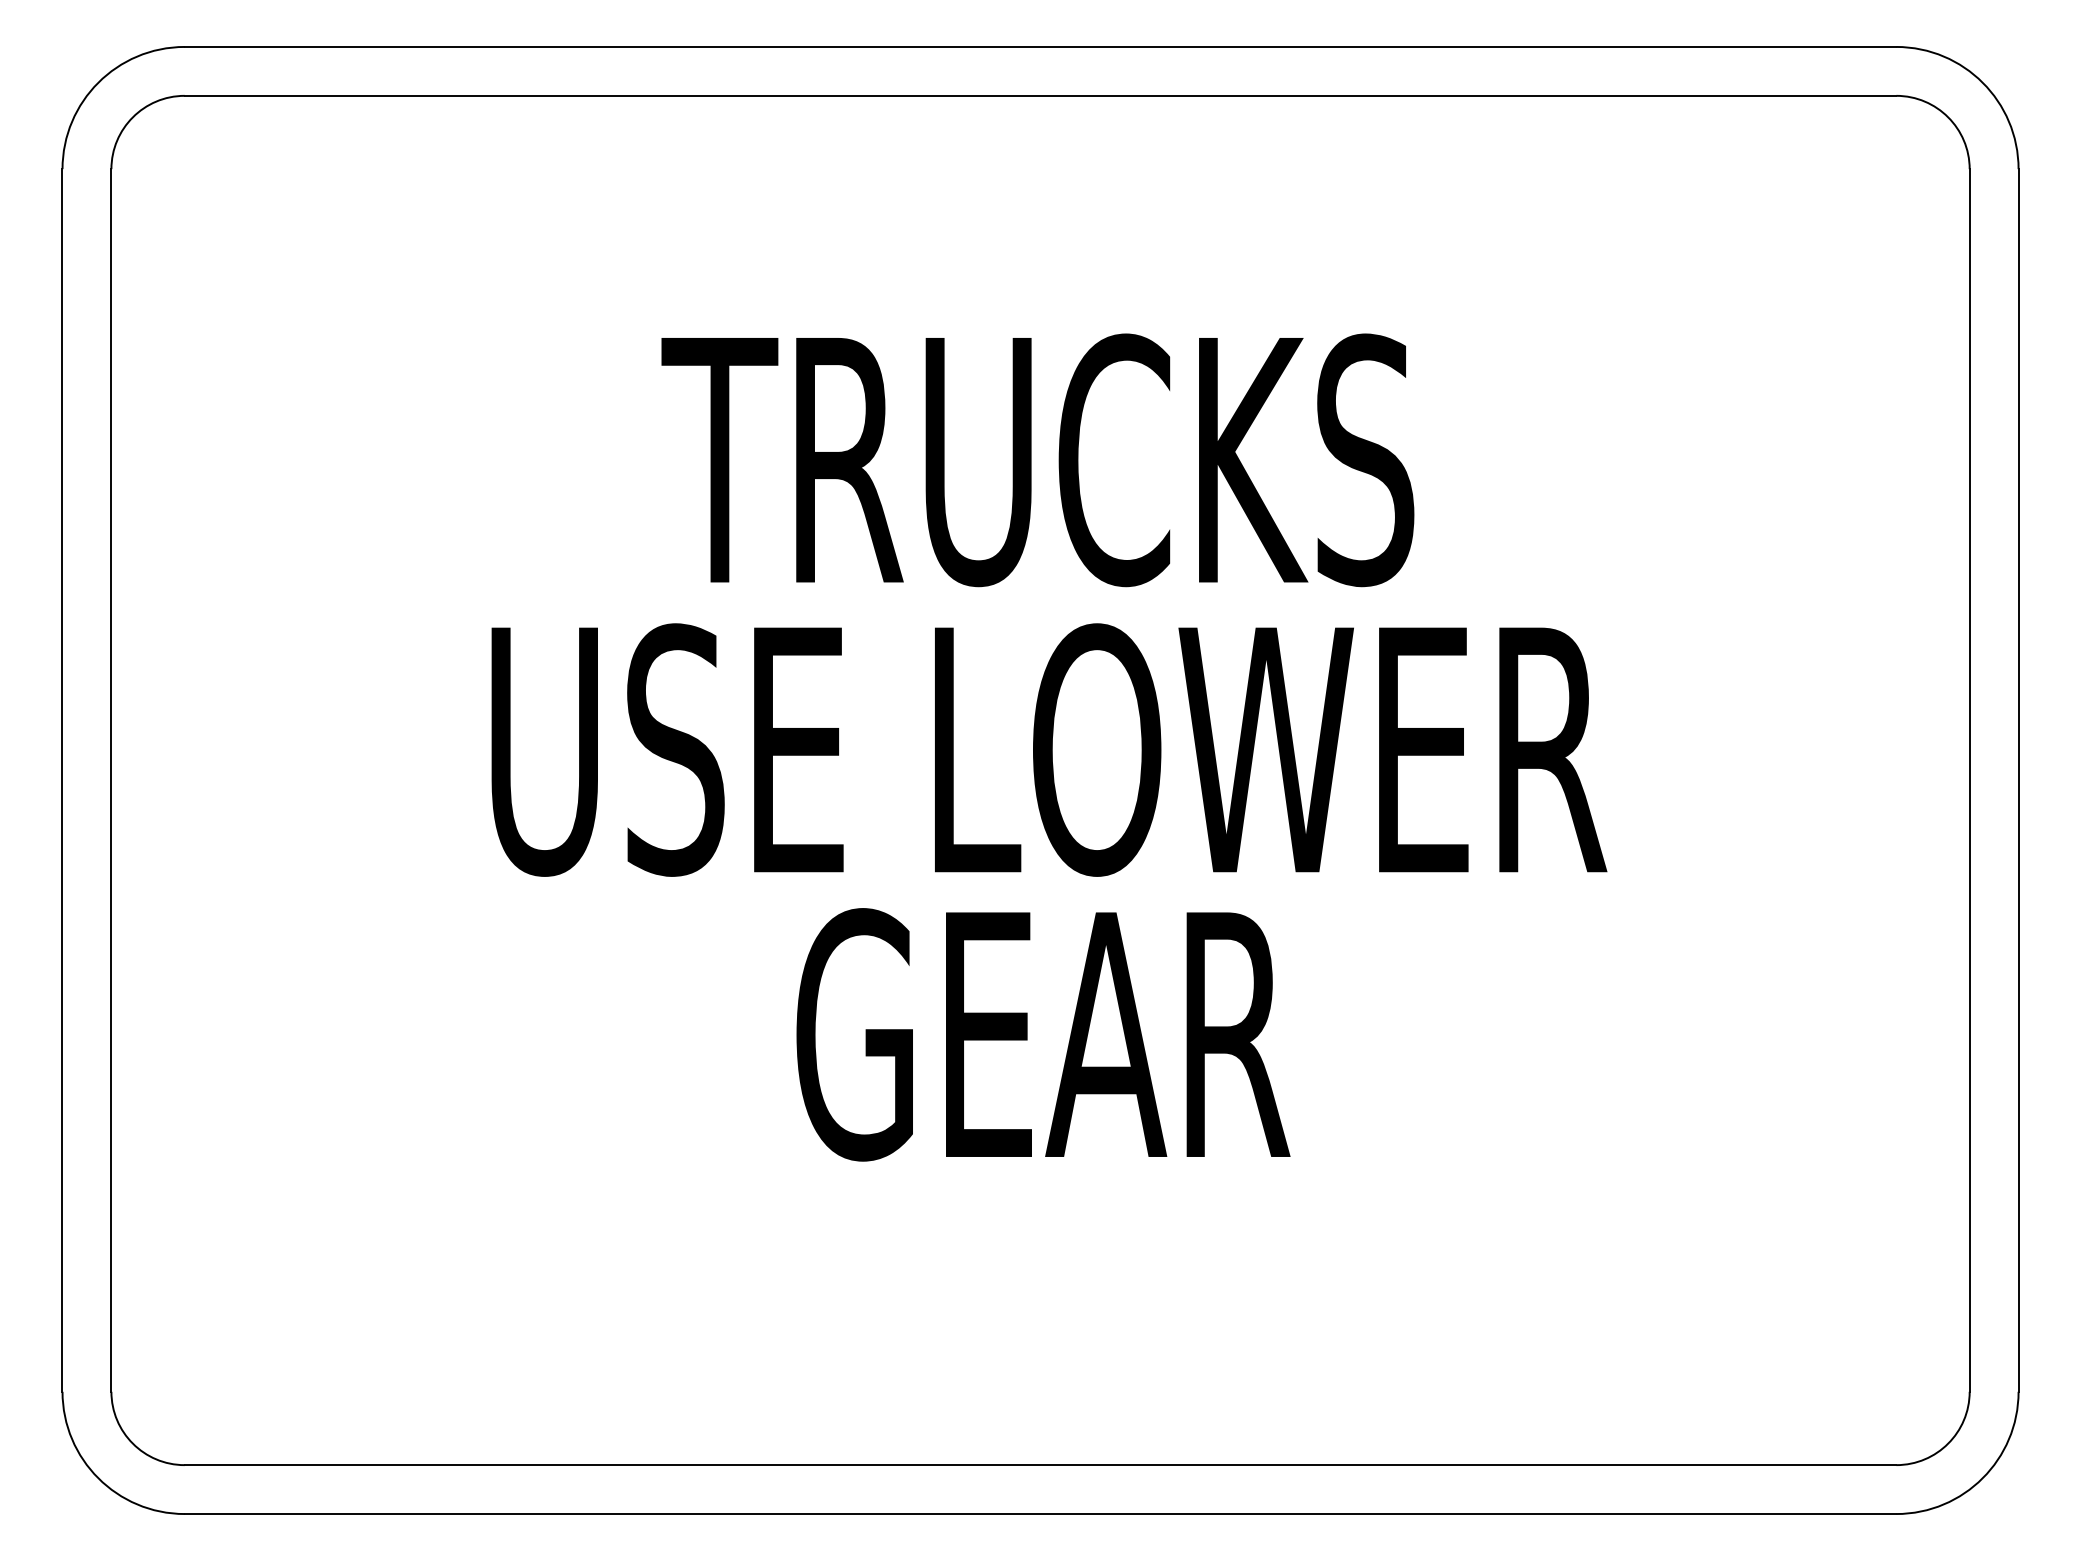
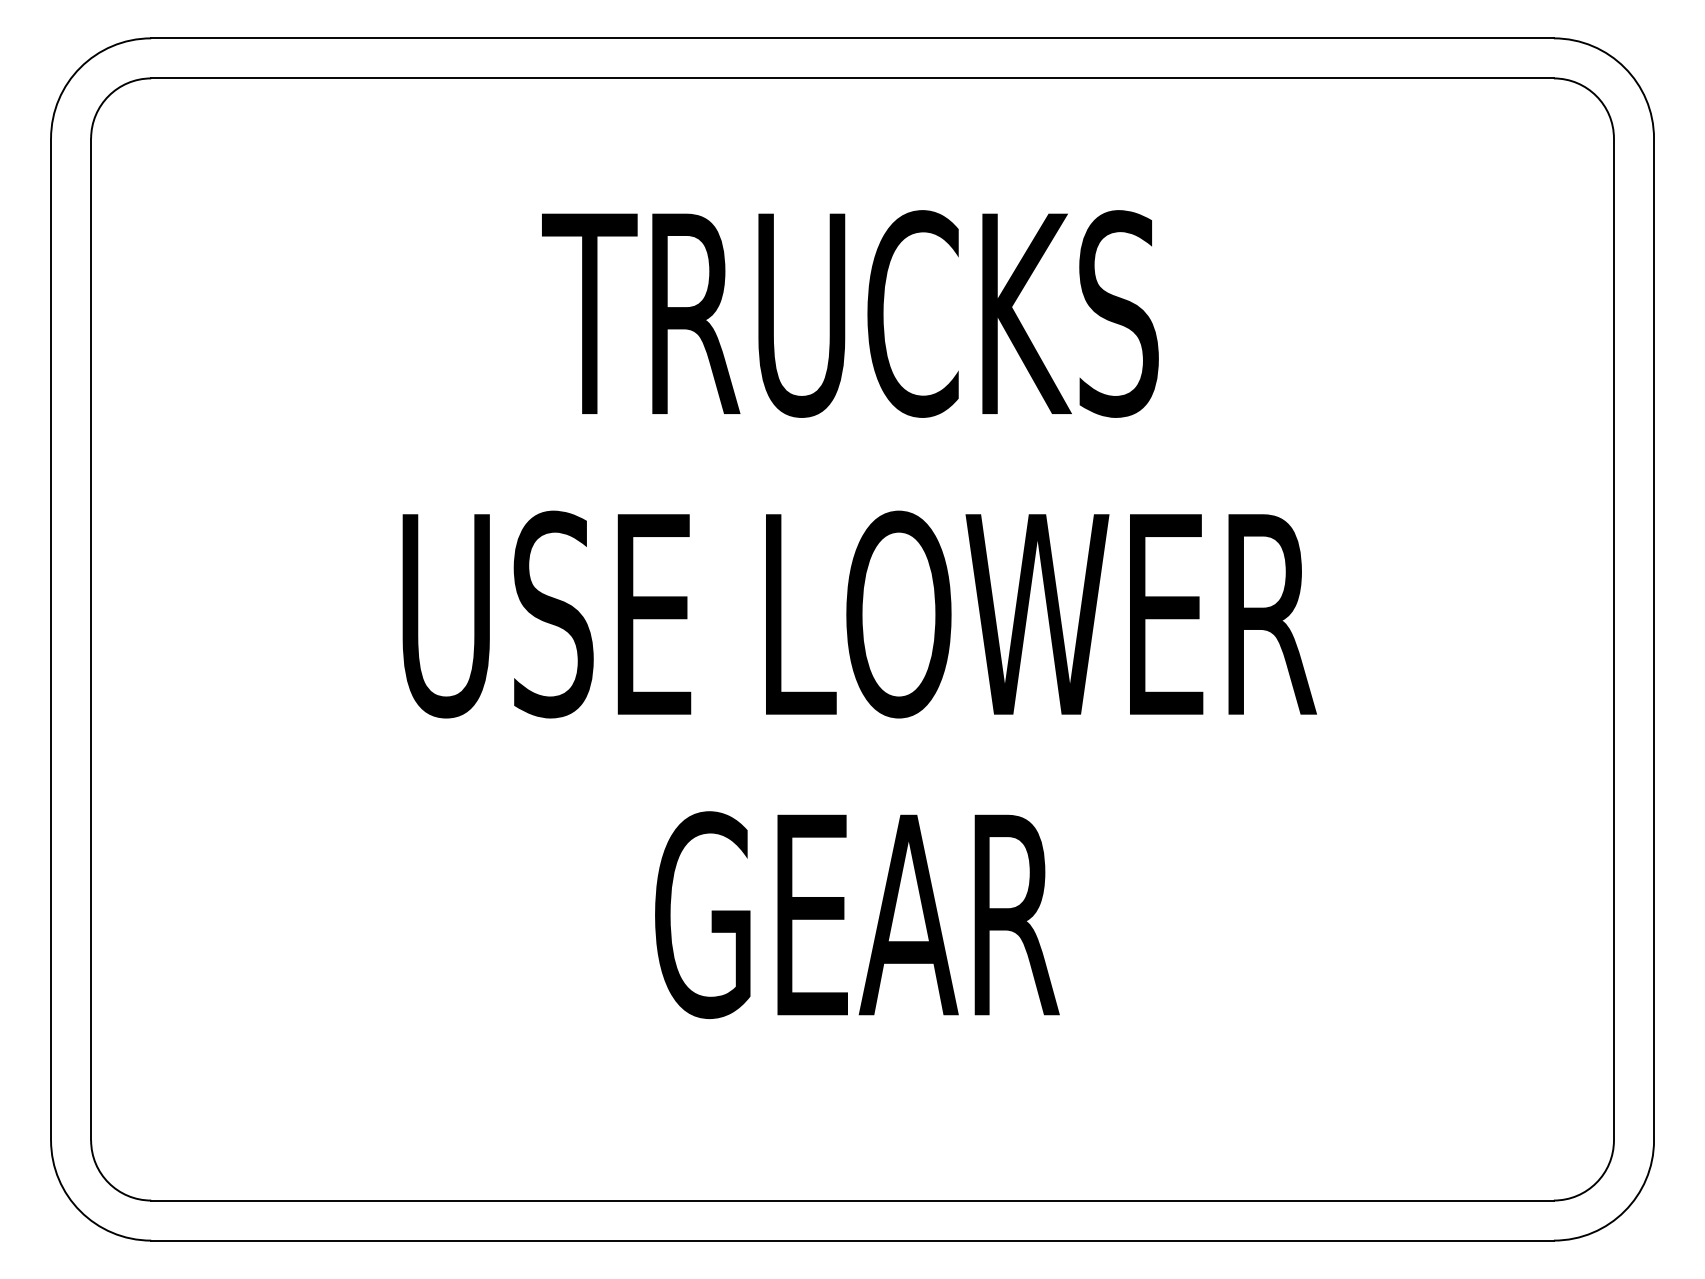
text: (1037, 460) -> (850, 314), moved
text: (1043, 1034) -> (857, 914), moved

